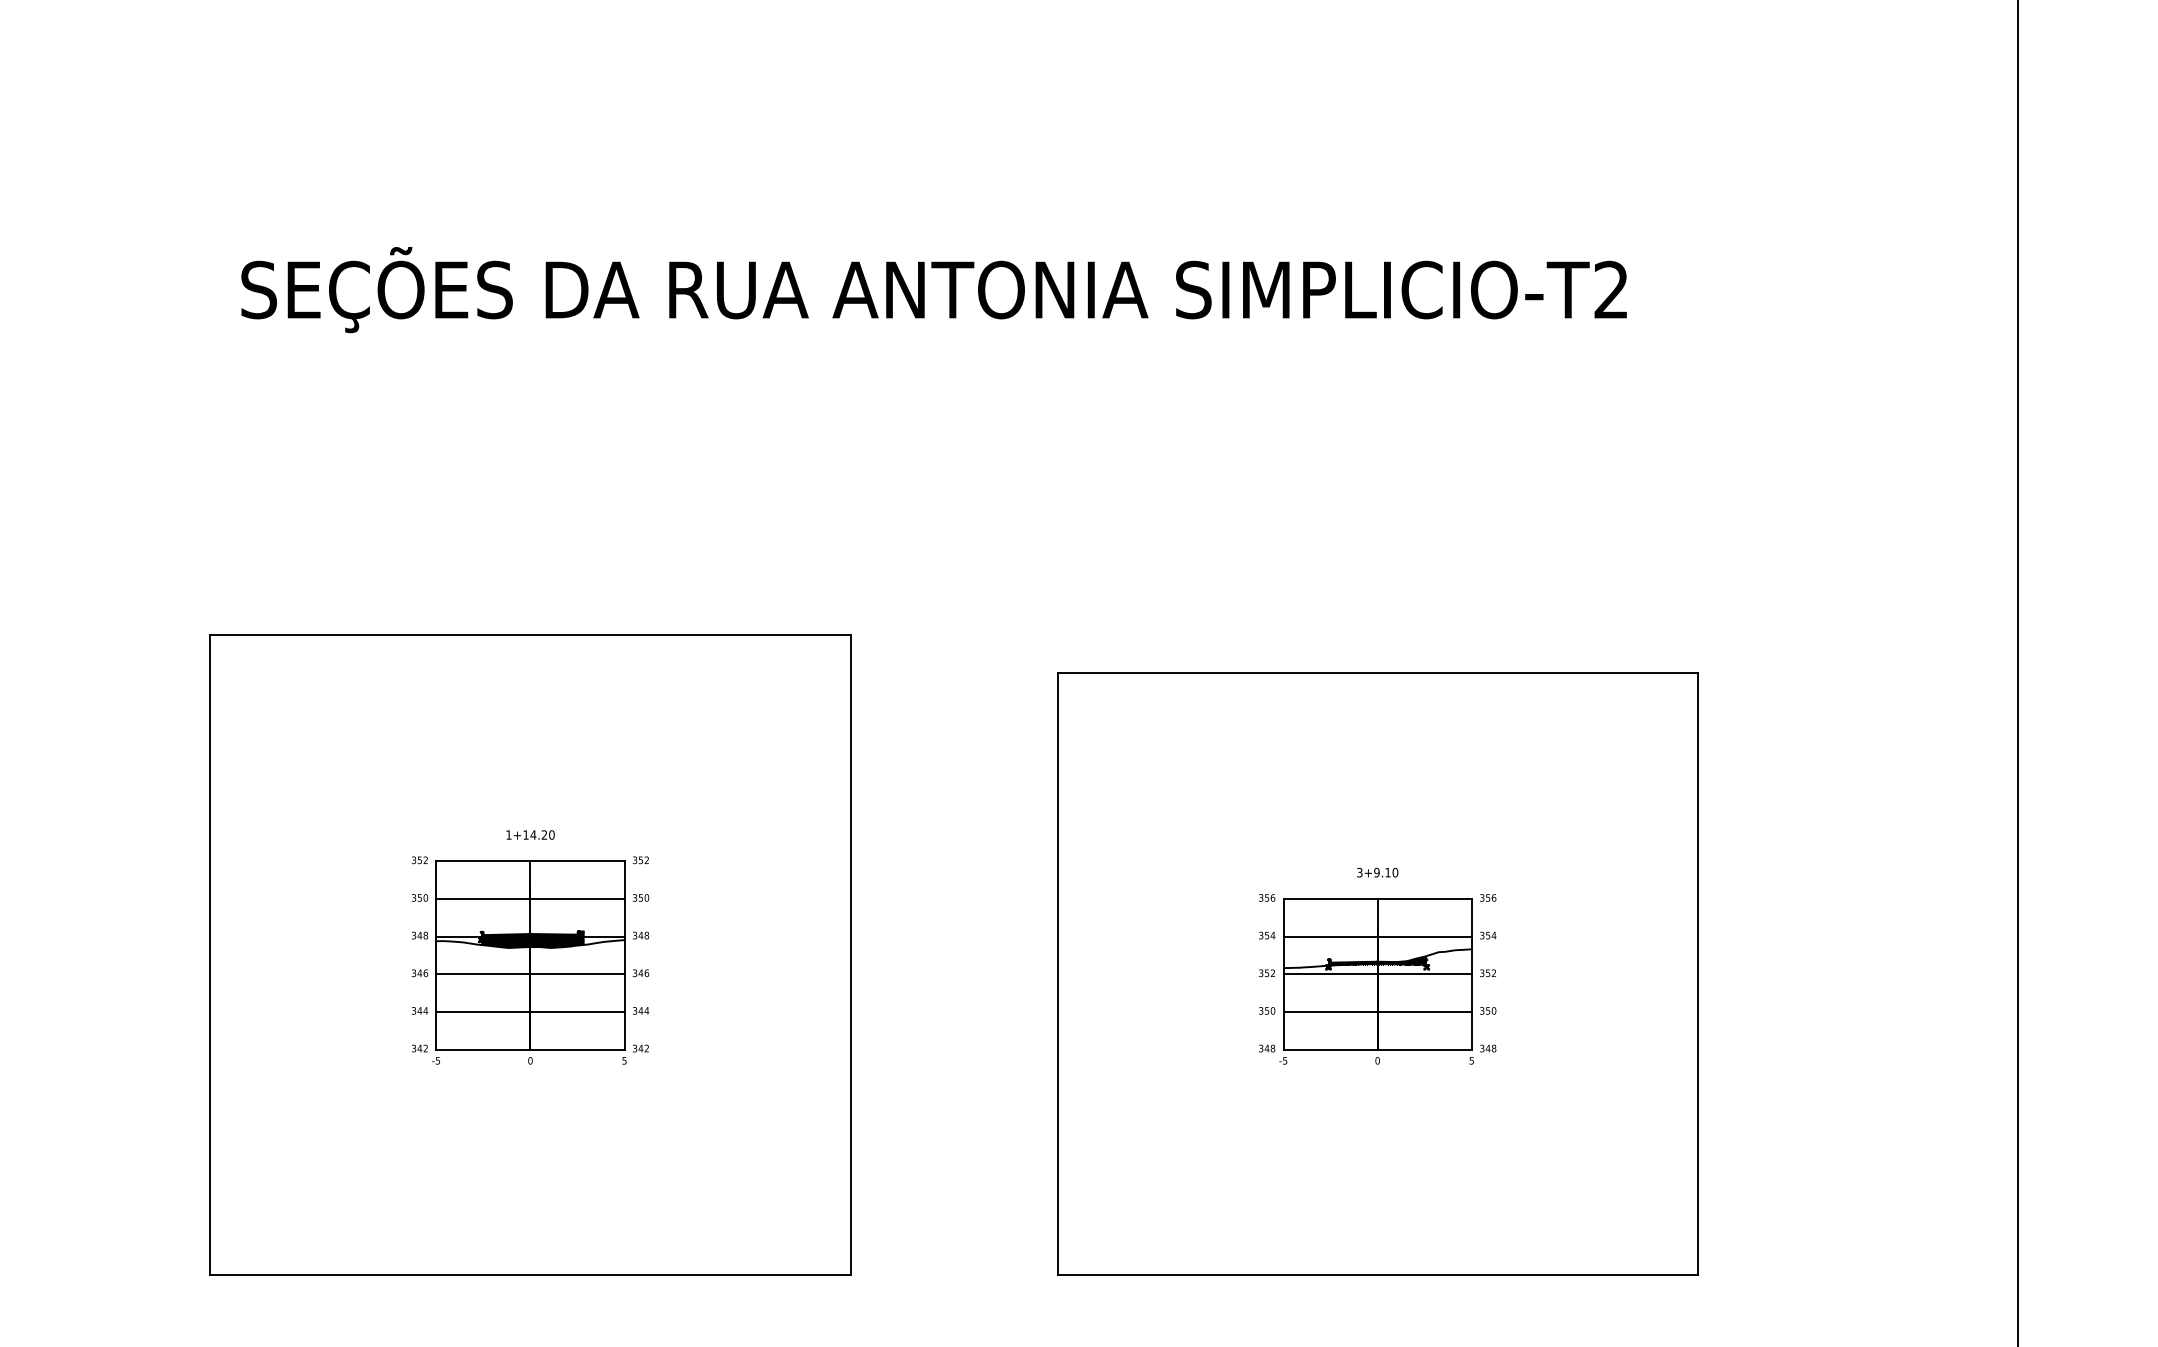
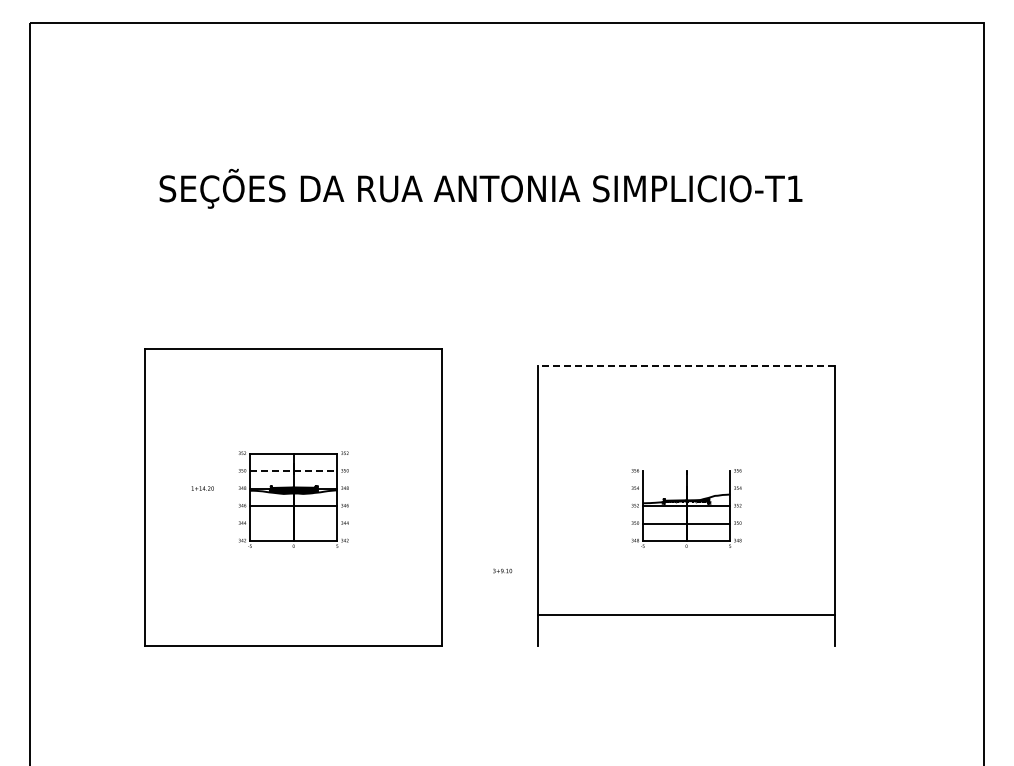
text: (1610, 289) -> (794, 188), SIMPLICIO-T2 -> SIMPLICIO-T1
line: (1377, 673) -> (686, 366), solid -> dashed
text: (529, 834) -> (202, 488), moved
text: (1377, 871) -> (502, 570), moved
line: (529, 899) -> (293, 471), solid -> dashed
line: (1377, 899) -> (686, 471), removed
line: (1377, 936) -> (686, 488), removed
line: (529, 1011) -> (293, 523), removed
line: (1377, 1274) -> (686, 614), moved

